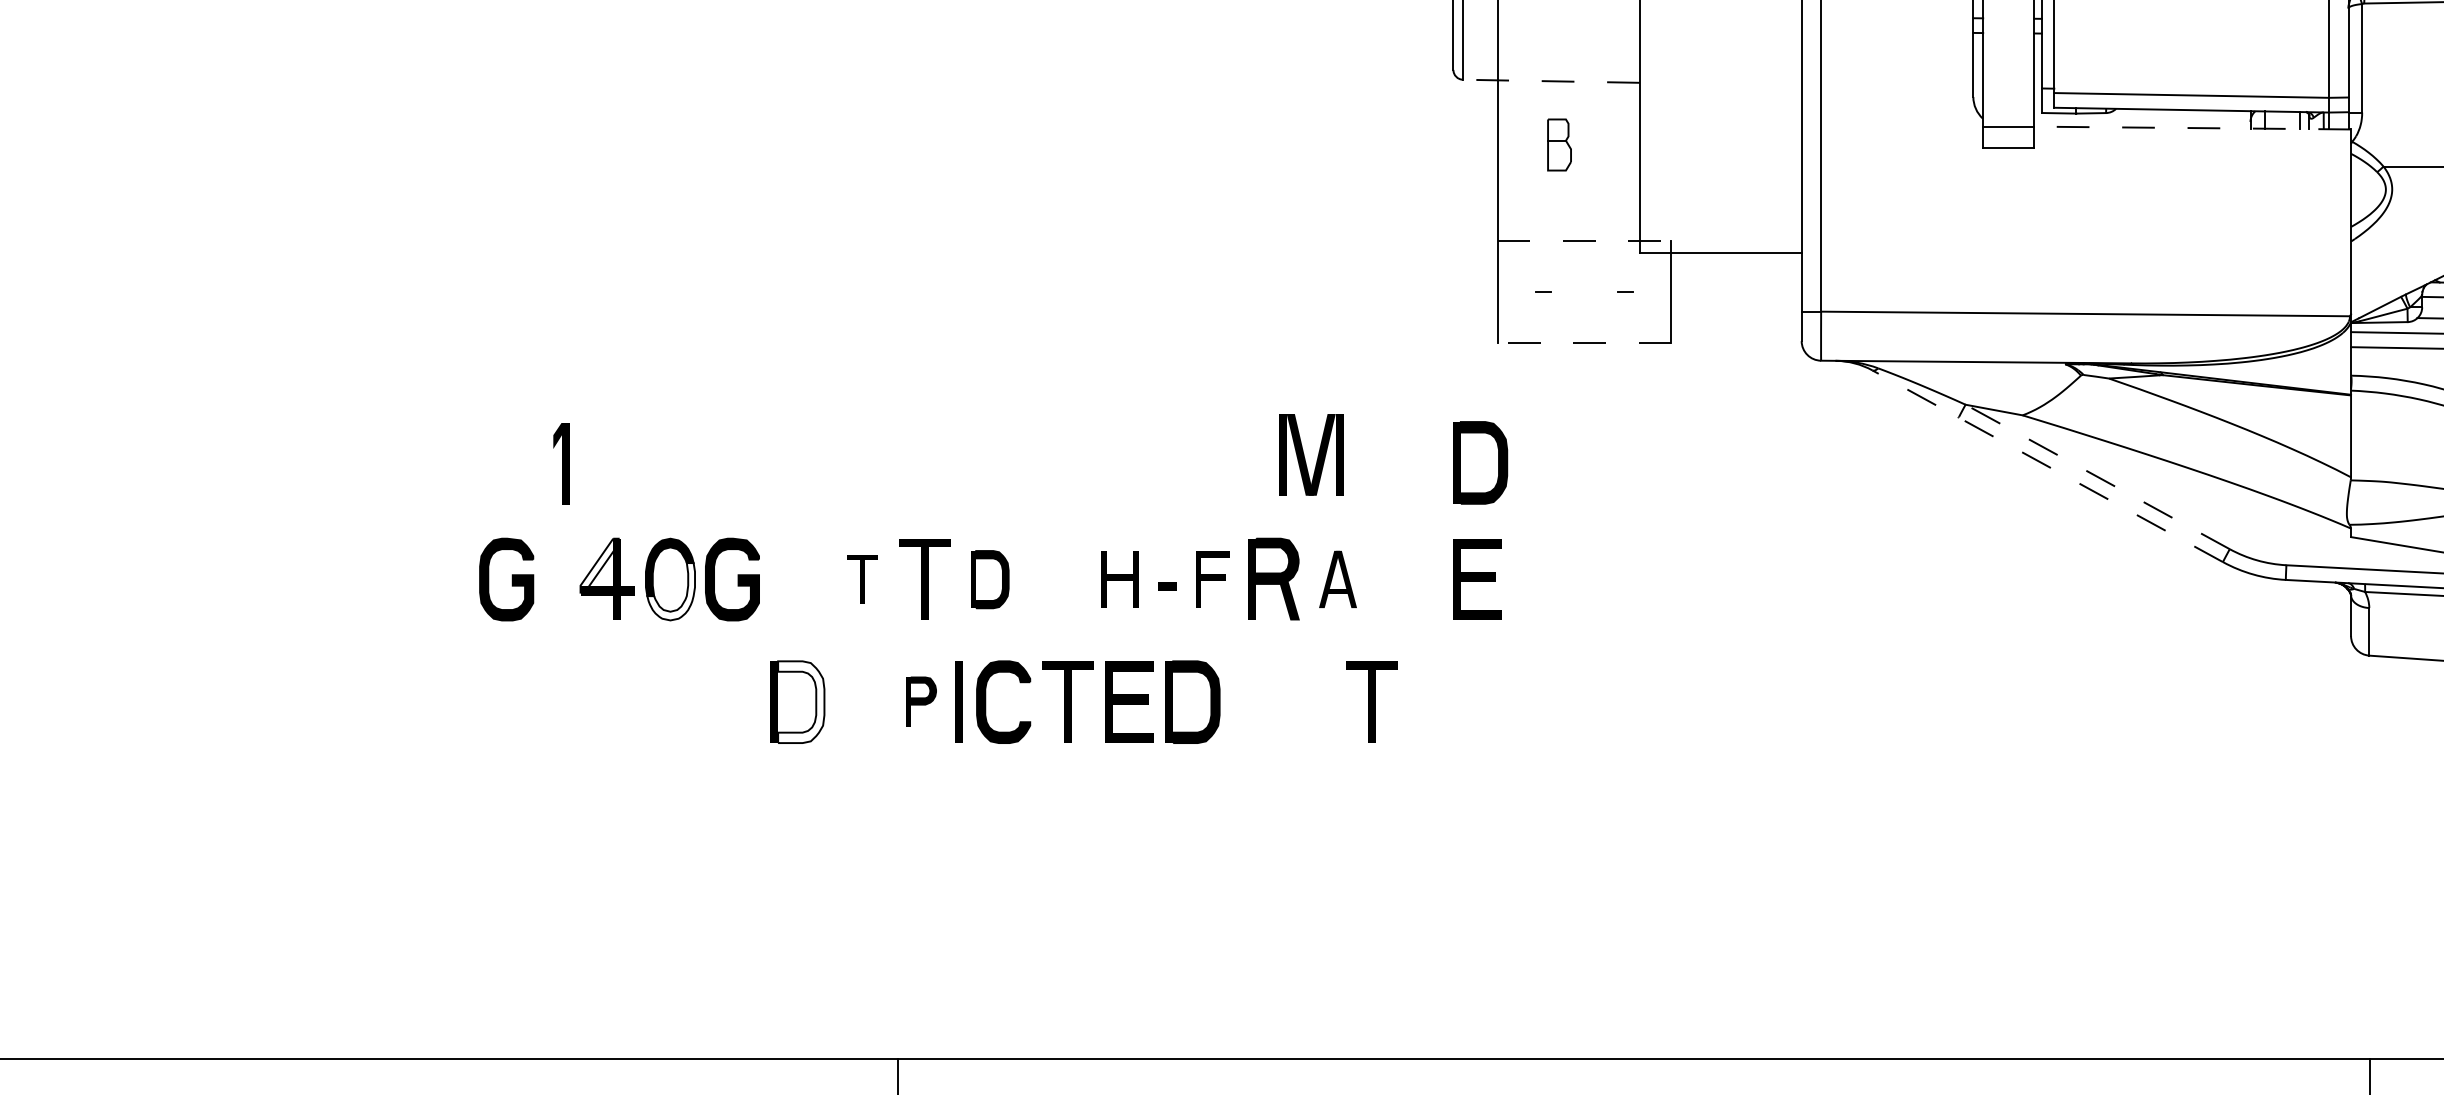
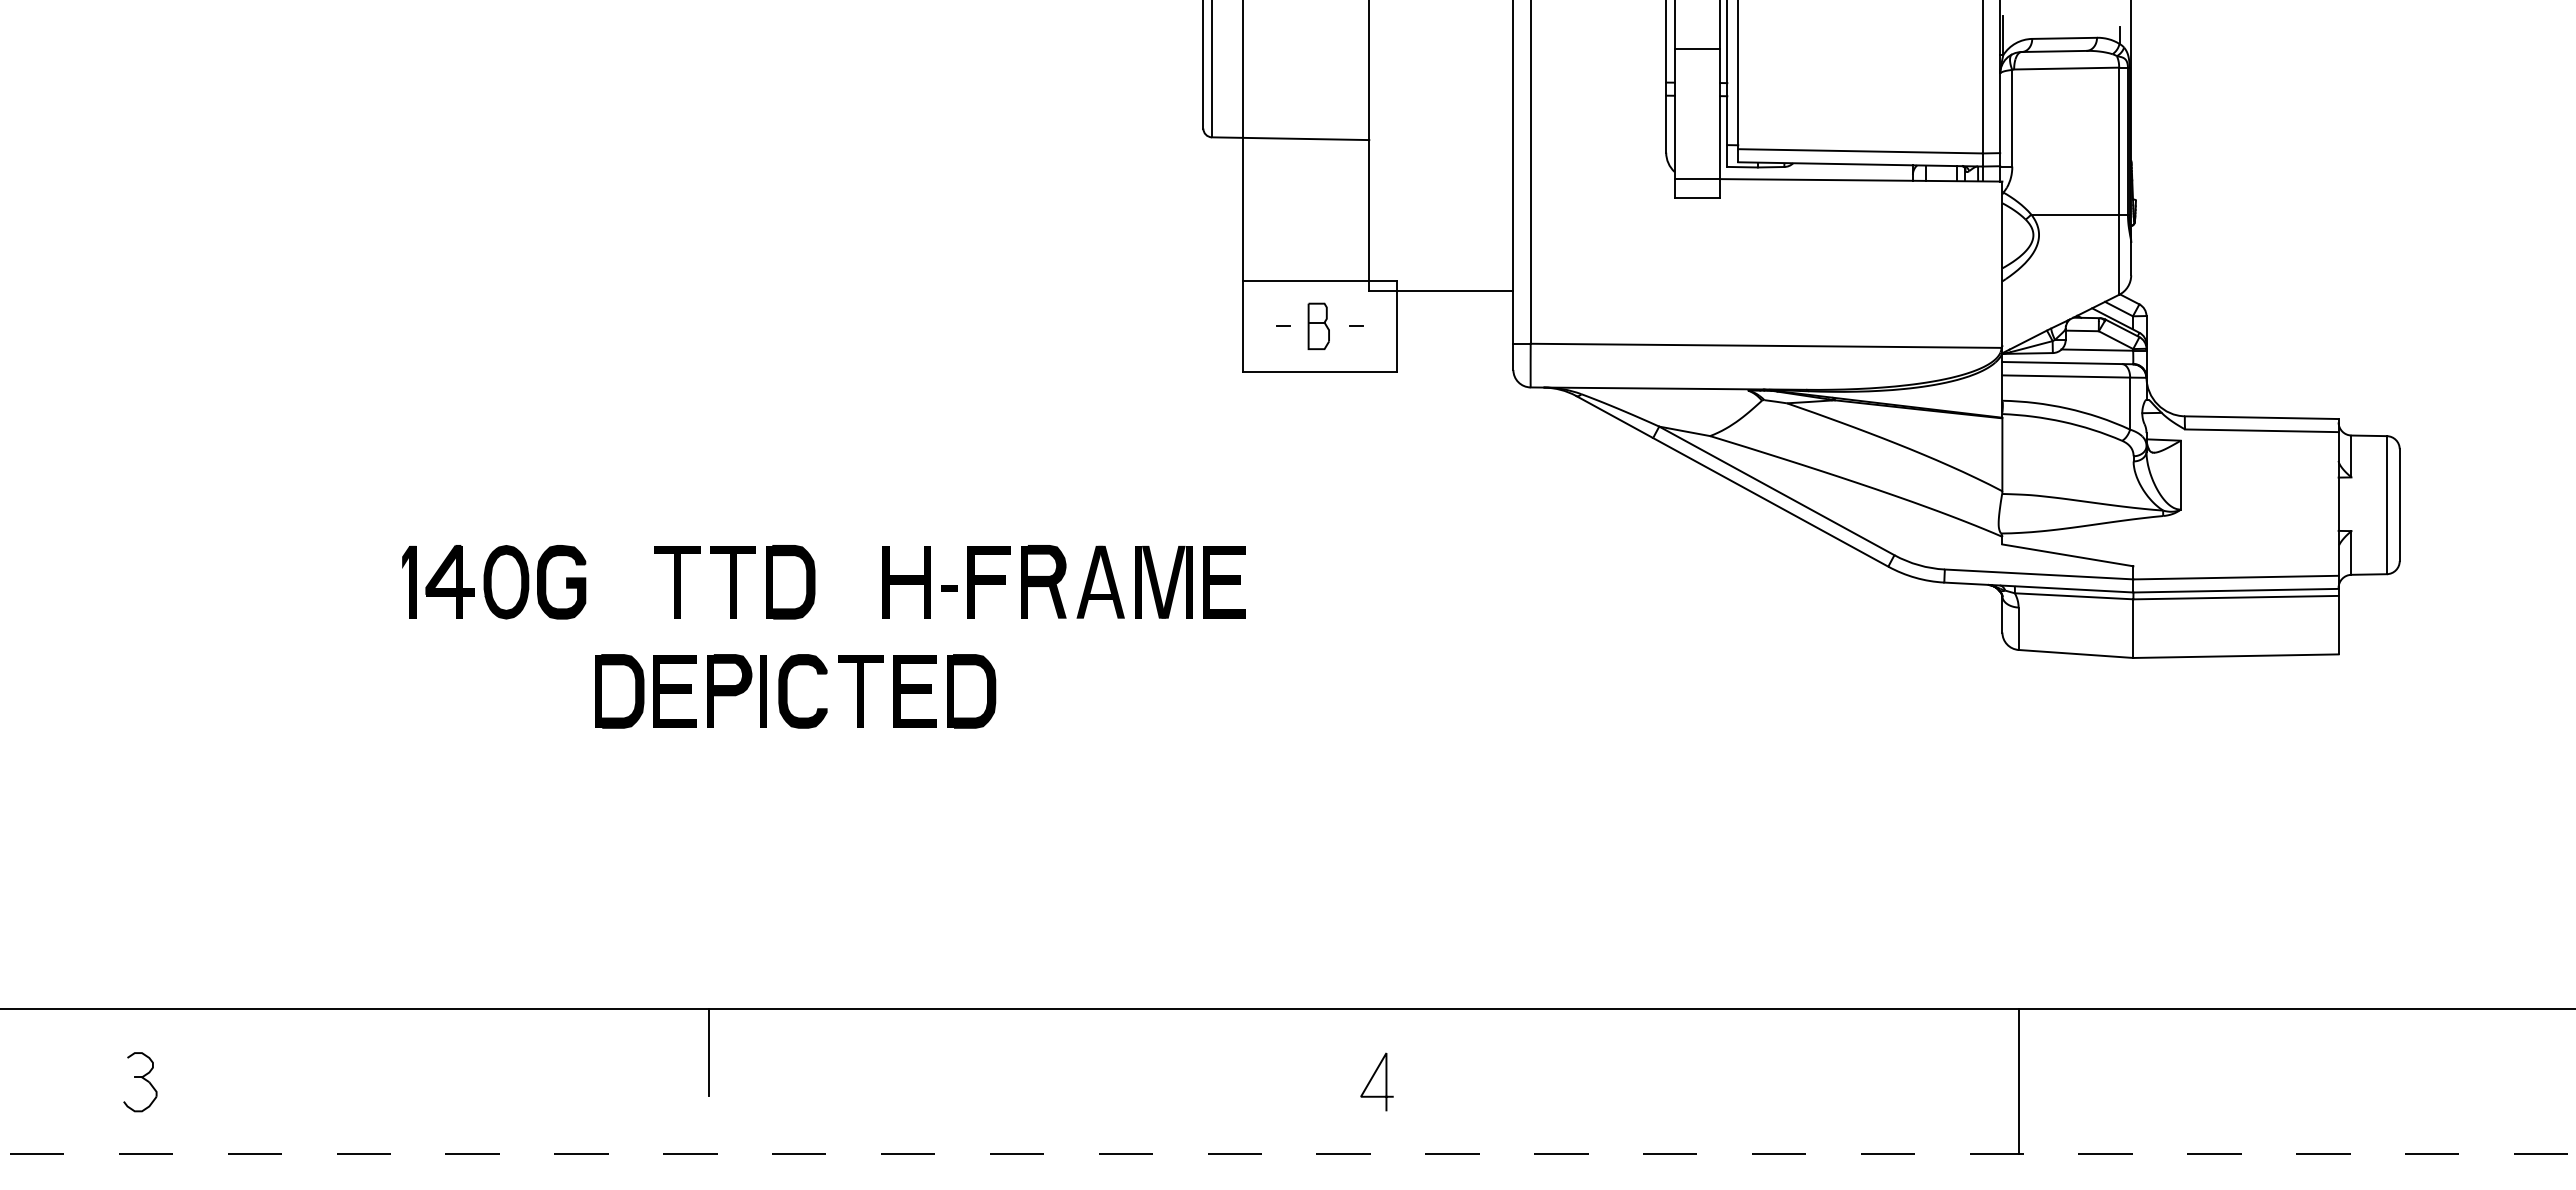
line: (1551, 81) -> (1290, 138), dashed -> solid
line: (2191, 128) -> (1860, 180), dashed -> solid
part: (1559, 145) -> (1318, 326), moved
line: (1585, 240) -> (1320, 280), dashed -> solid
line: (1583, 342) -> (1319, 371), dashed -> solid
part: (1310, 455) -> (1163, 582), moved
part: (1480, 463) -> (1227, 478), removed
part: (561, 464) -> (409, 582), moved
line: (2047, 466) -> (1732, 481), dashed -> solid
line: (2097, 476) -> (1776, 490), dashed -> solid
fill: (599, 565) -> (443, 569), added
part: (1337, 578) -> (1100, 581), size x1.43
part: (506, 579) -> (360, 582), removed
part: (862, 579) -> (677, 582), size x1.67
part: (989, 579) -> (790, 582), size x1.43
part: (1119, 579) -> (906, 582), size x1.43
part: (1212, 579) -> (988, 582), size x1.43
fill: (670, 591) -> (506, 592), added
part: (921, 701) -> (729, 690), size x1.67
fill: (800, 702) -> (622, 691), added
part: (859, 702) -> (674, 691), added
part: (1371, 702) -> (1130, 691), removed

